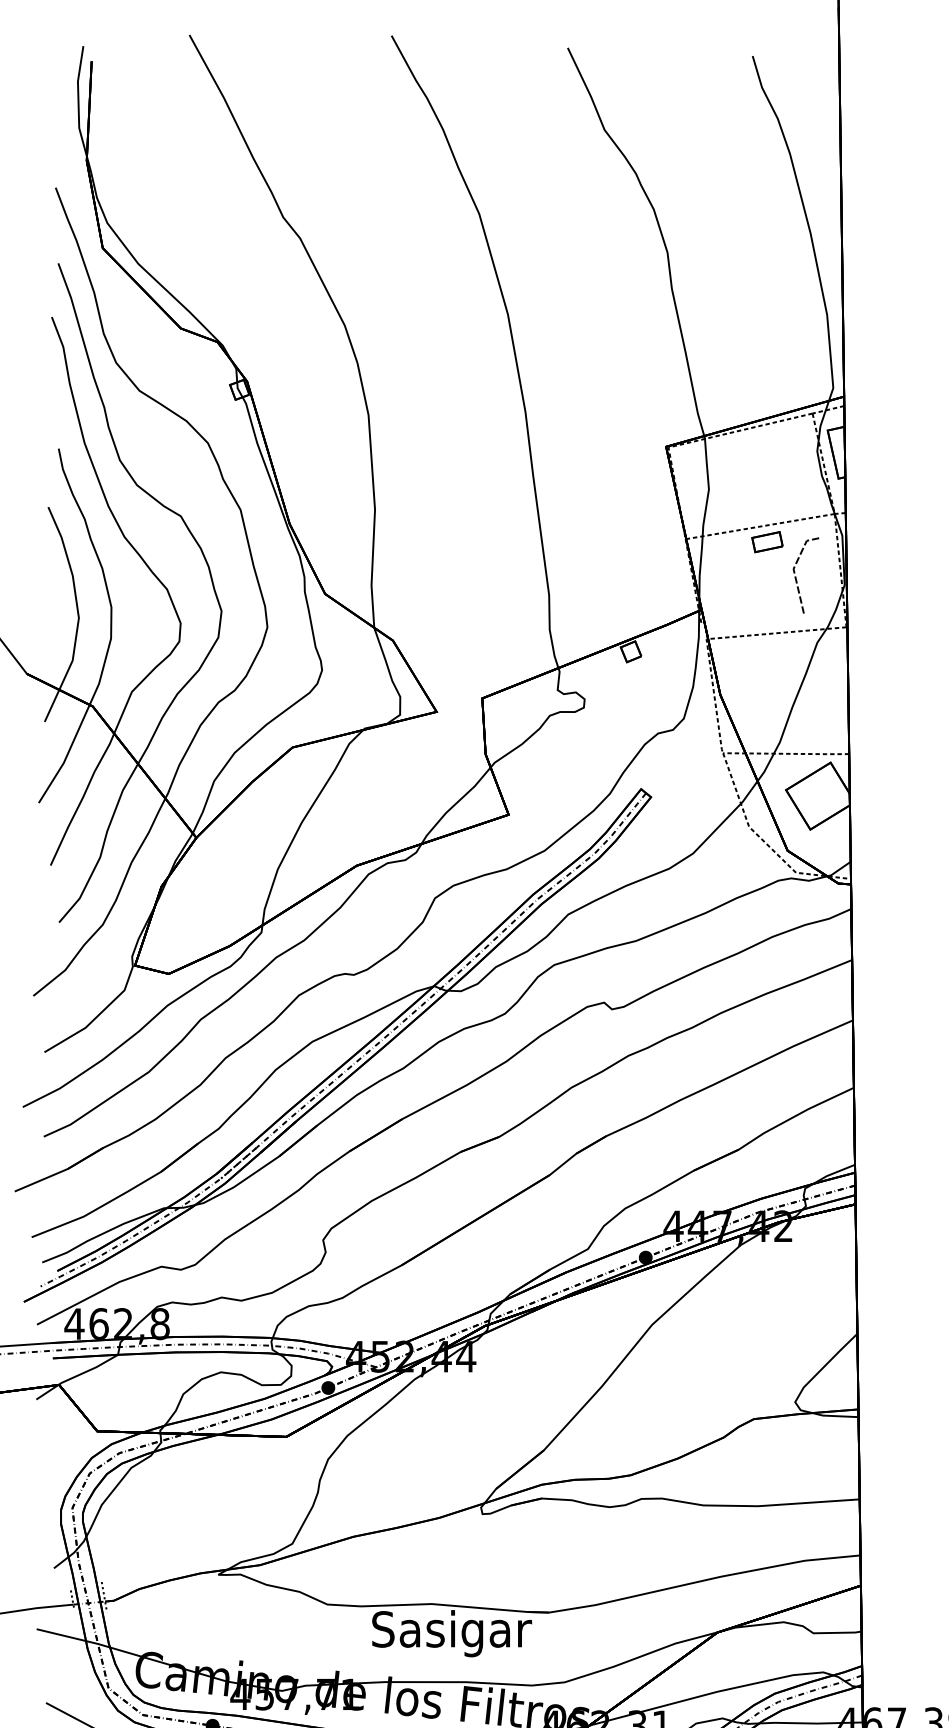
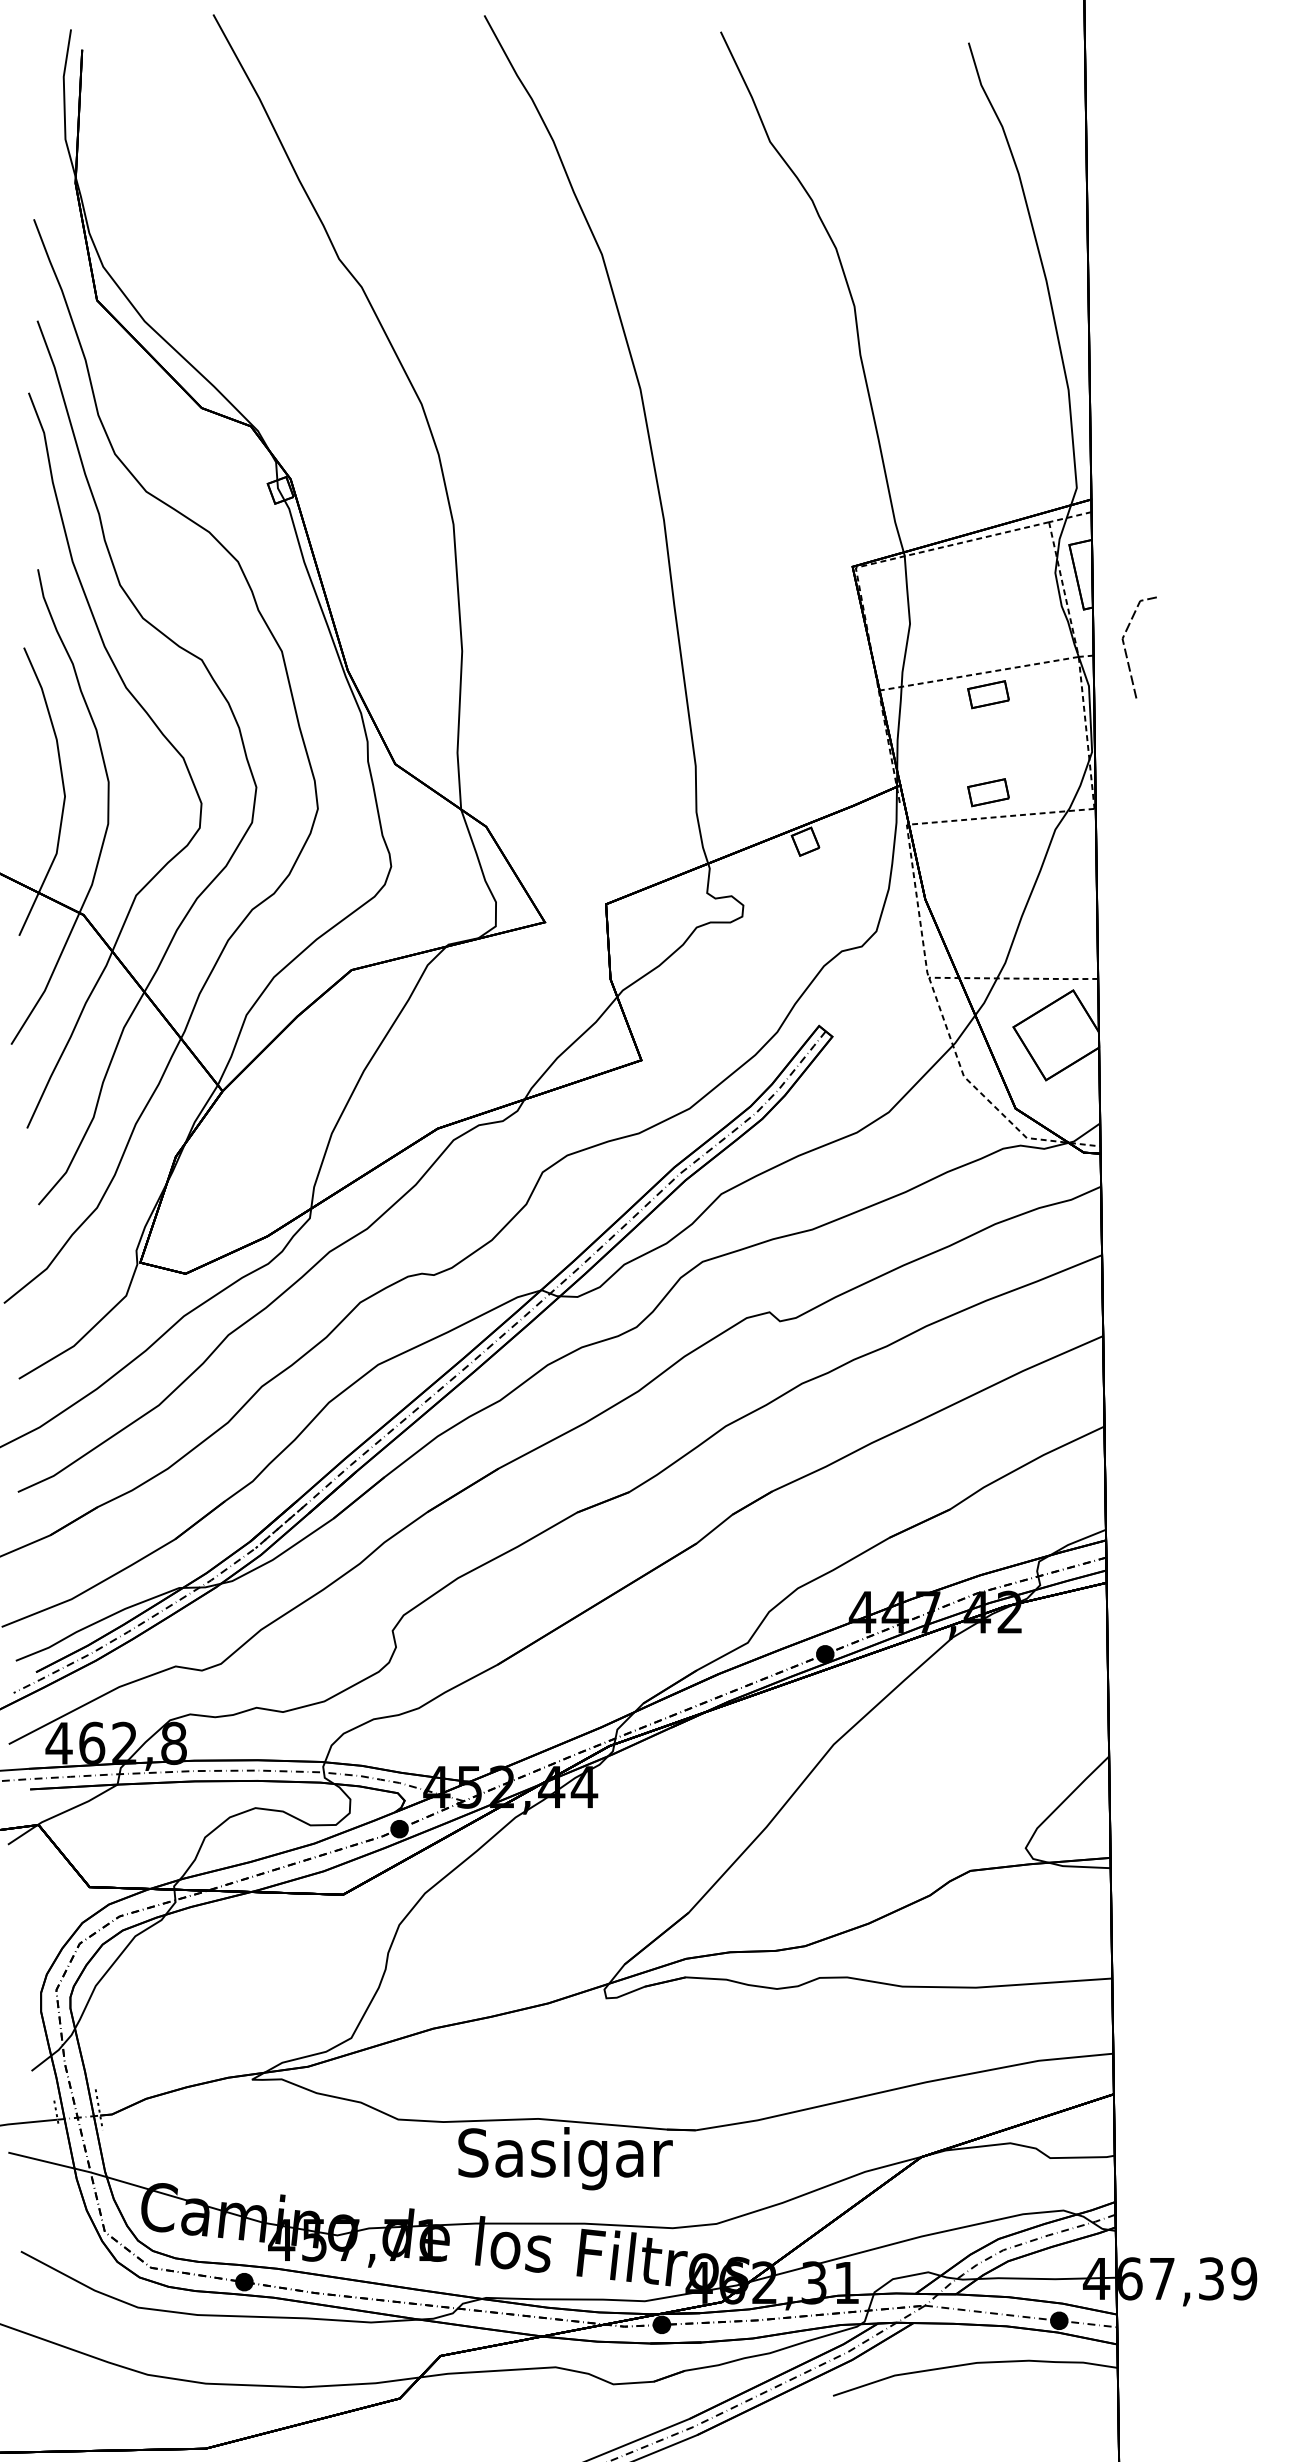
line: (796, 577) -> (1126, 650), moved
part: (767, 615) -> (988, 792), added

